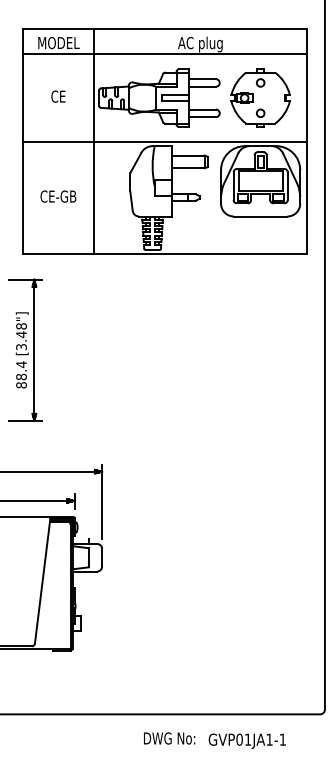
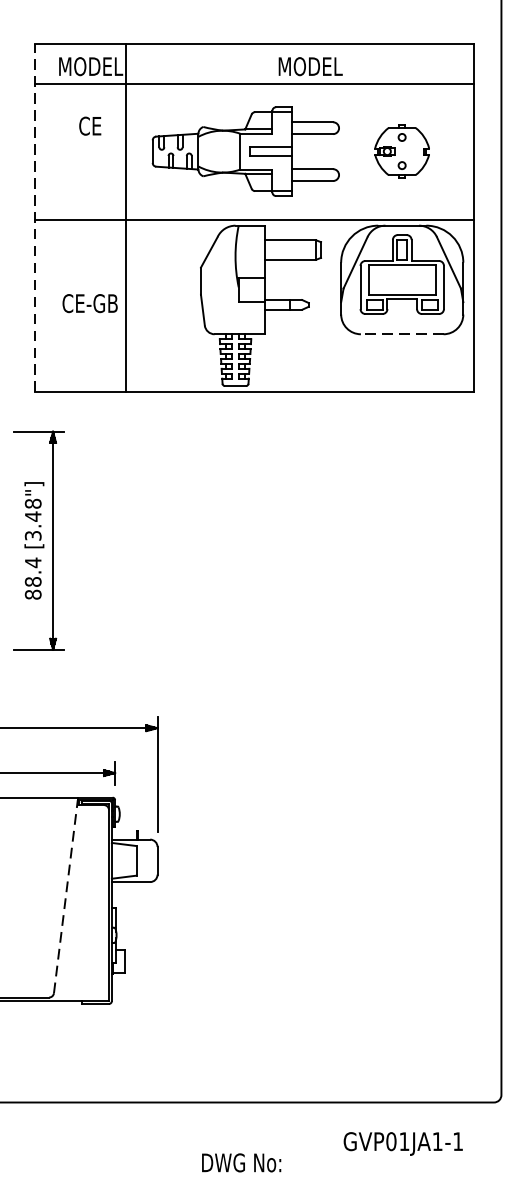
text: (200, 44) -> (309, 68), AC plug -> MODEL
text: (58, 96) -> (90, 125), moved
part: (260, 97) -> (402, 150), size x0.6
line: (22, 141) -> (34, 218), solid -> dashed
line: (94, 141) -> (125, 218), moved
line: (260, 216) -> (402, 334), solid -> dashed
line: (42, 580) -> (65, 895), solid -> dashed
text: (169, 738) -> (241, 1162), moved
text: (246, 740) -> (402, 1142), moved

